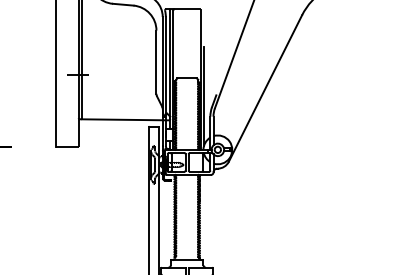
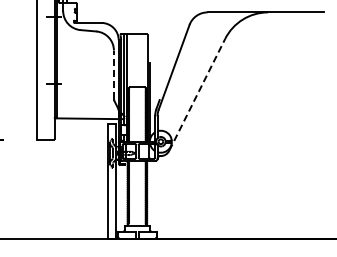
line: (155, 61) -> (113, 74), solid -> dashed
line: (265, 88) -> (197, 94), solid -> dashed

